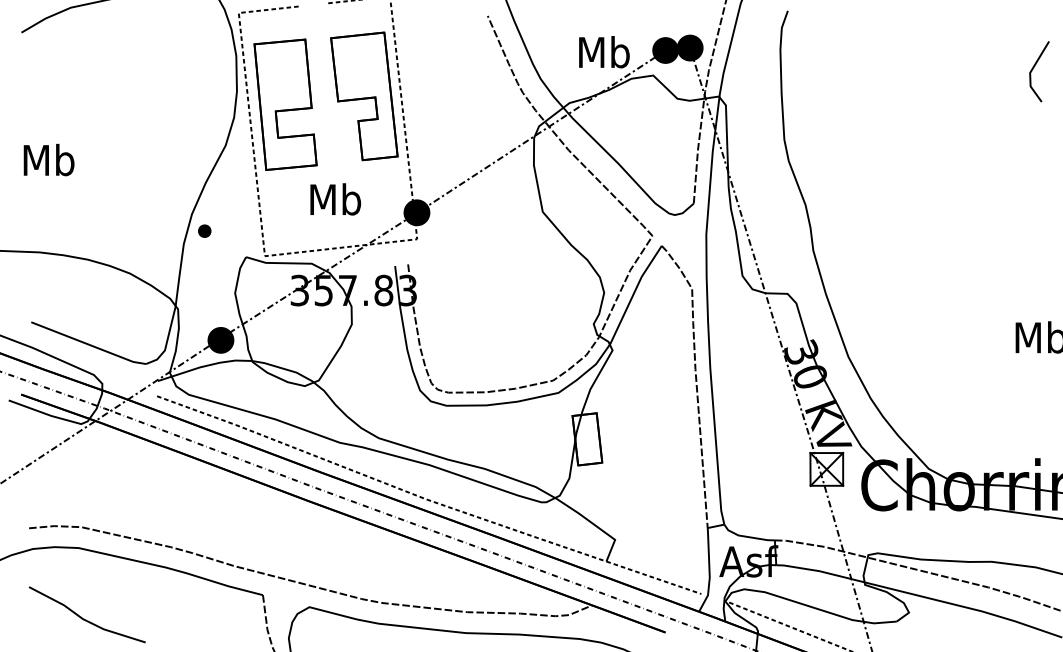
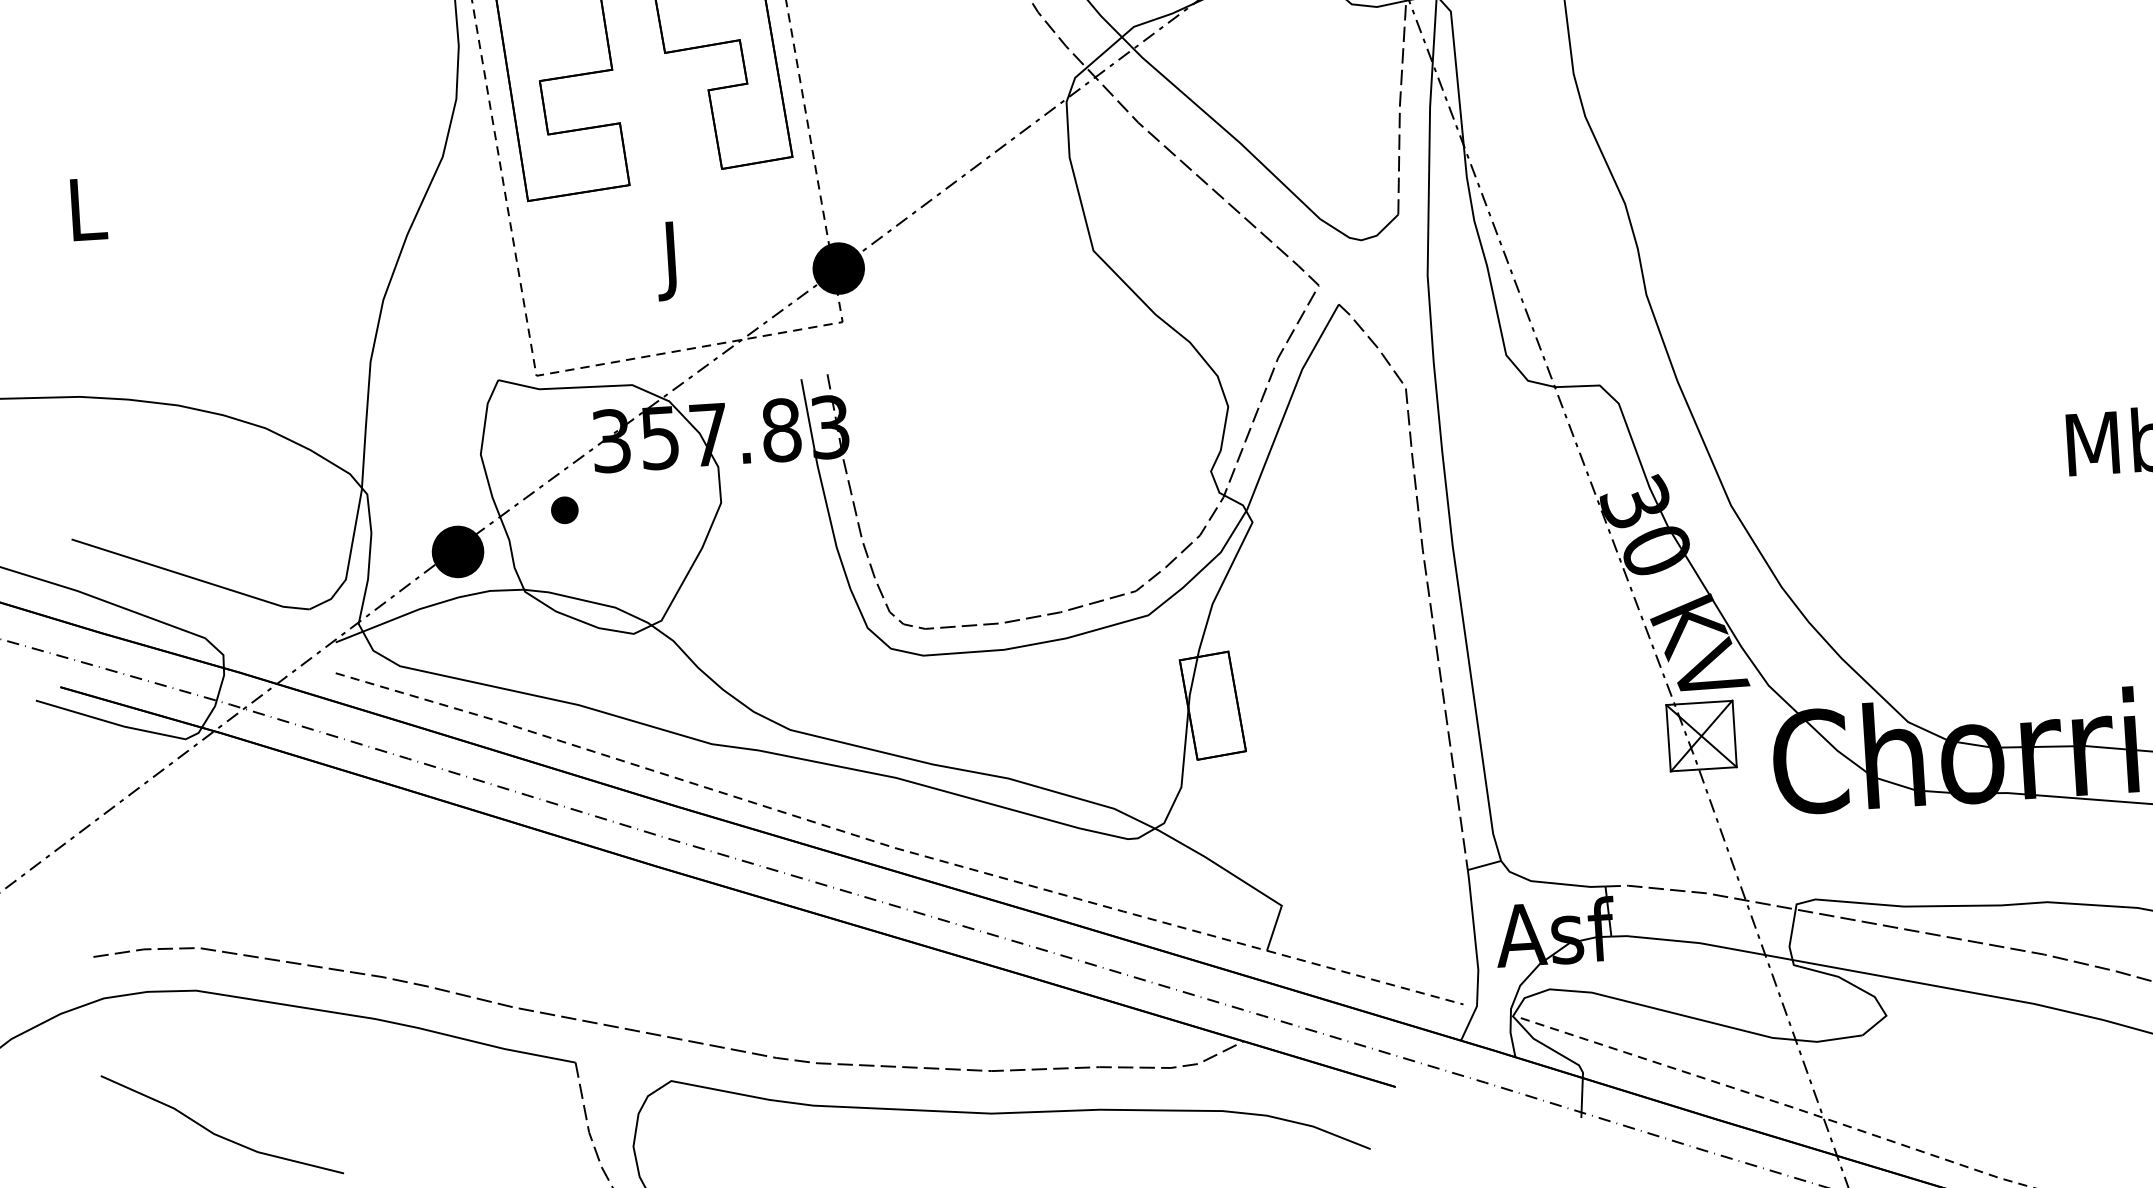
text: (48, 159) -> (85, 207), Mb -> L
text: (335, 203) -> (672, 260), Mb -> J
part: (204, 230) -> (564, 508), moved

